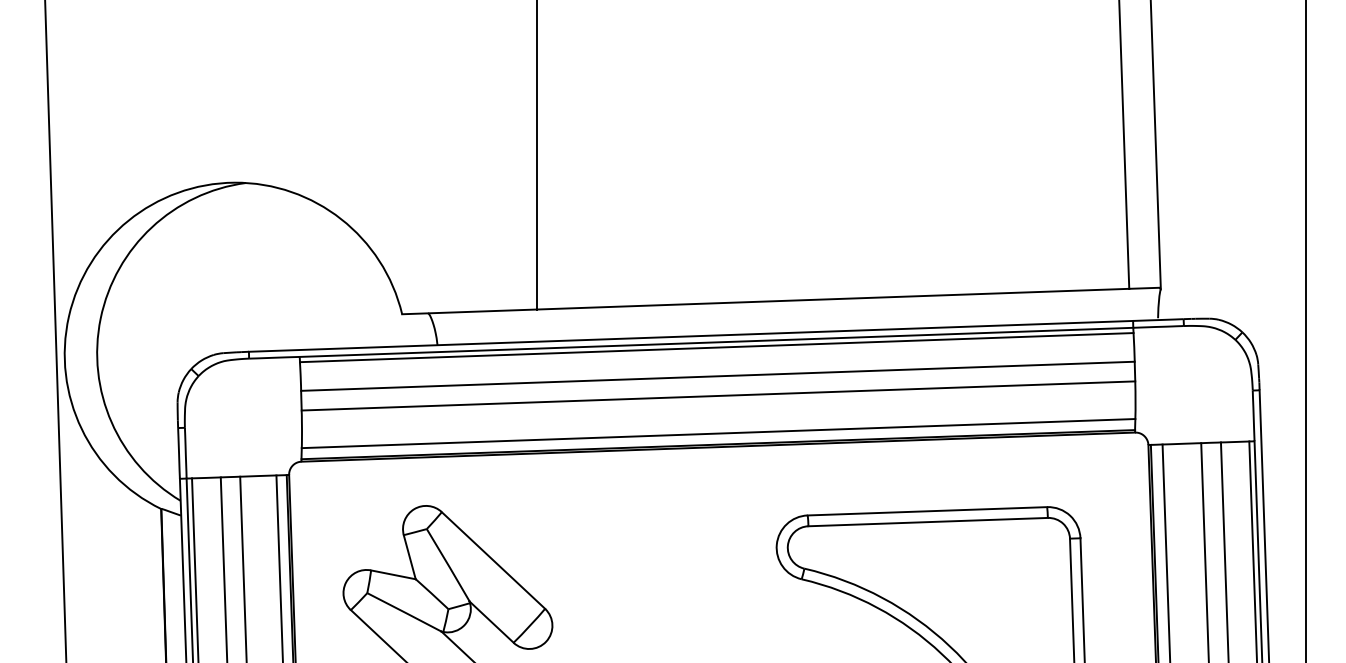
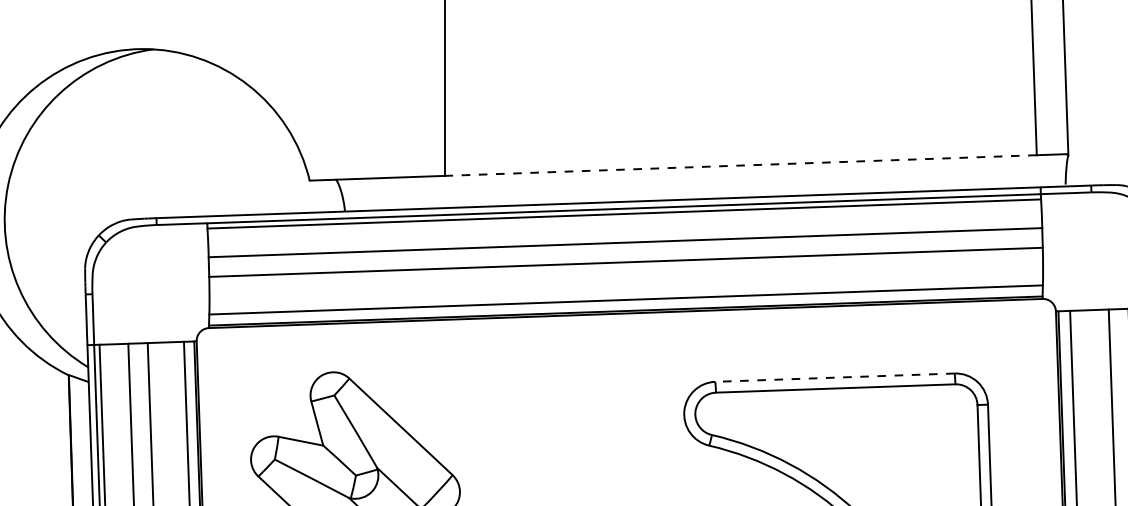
line: (833, 299) -> (741, 165), solid -> dashed
line: (927, 511) -> (835, 377), solid -> dashed

